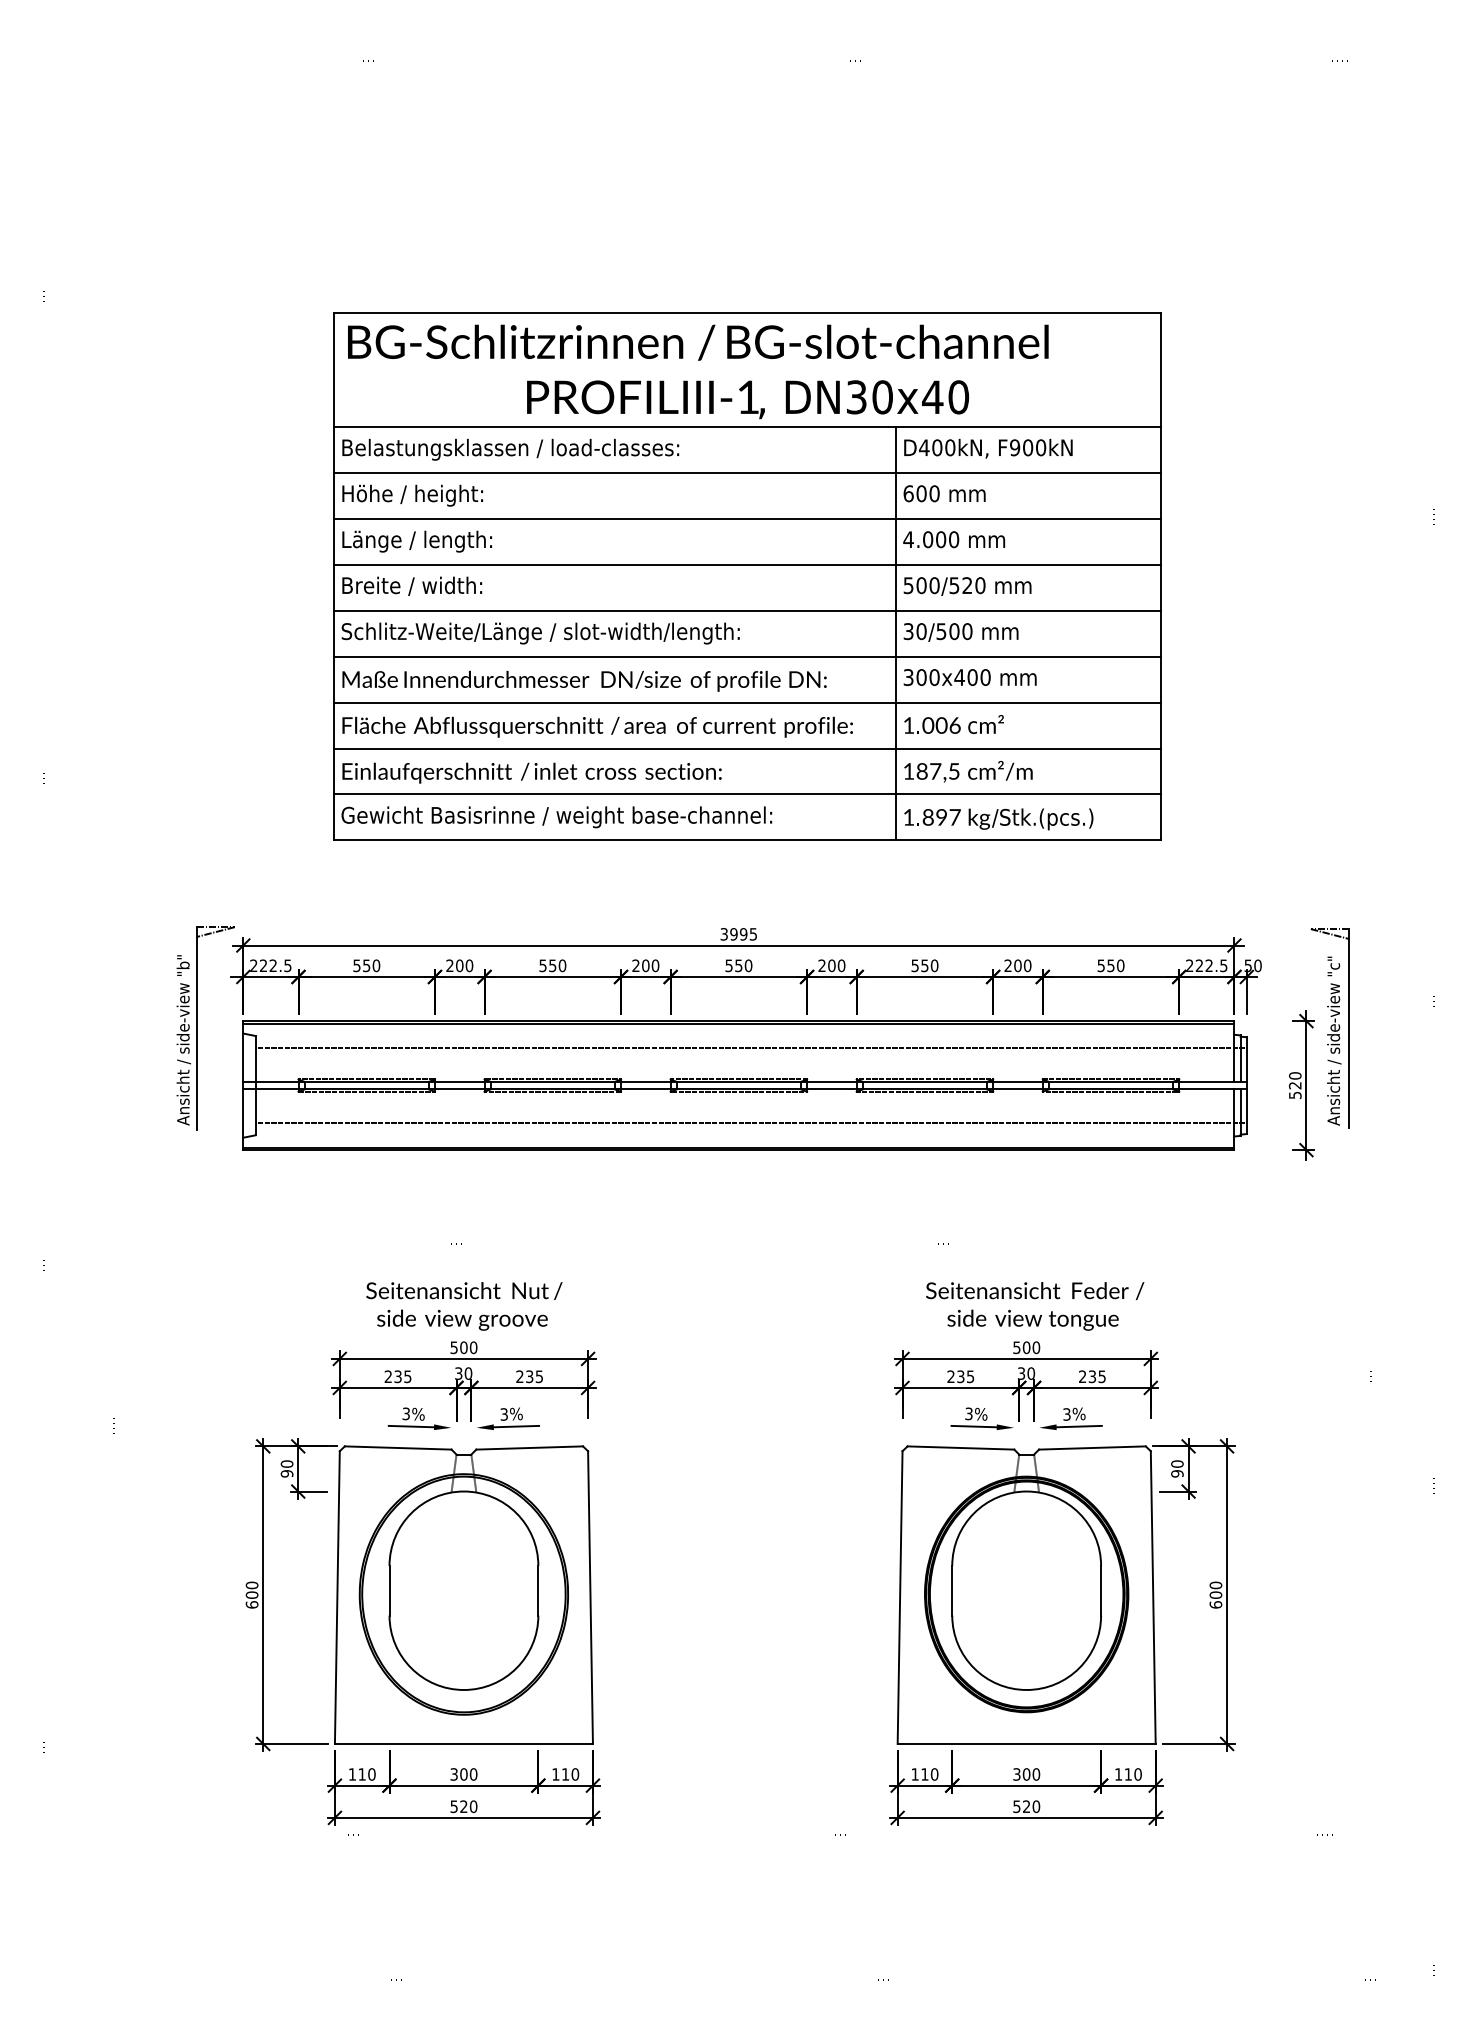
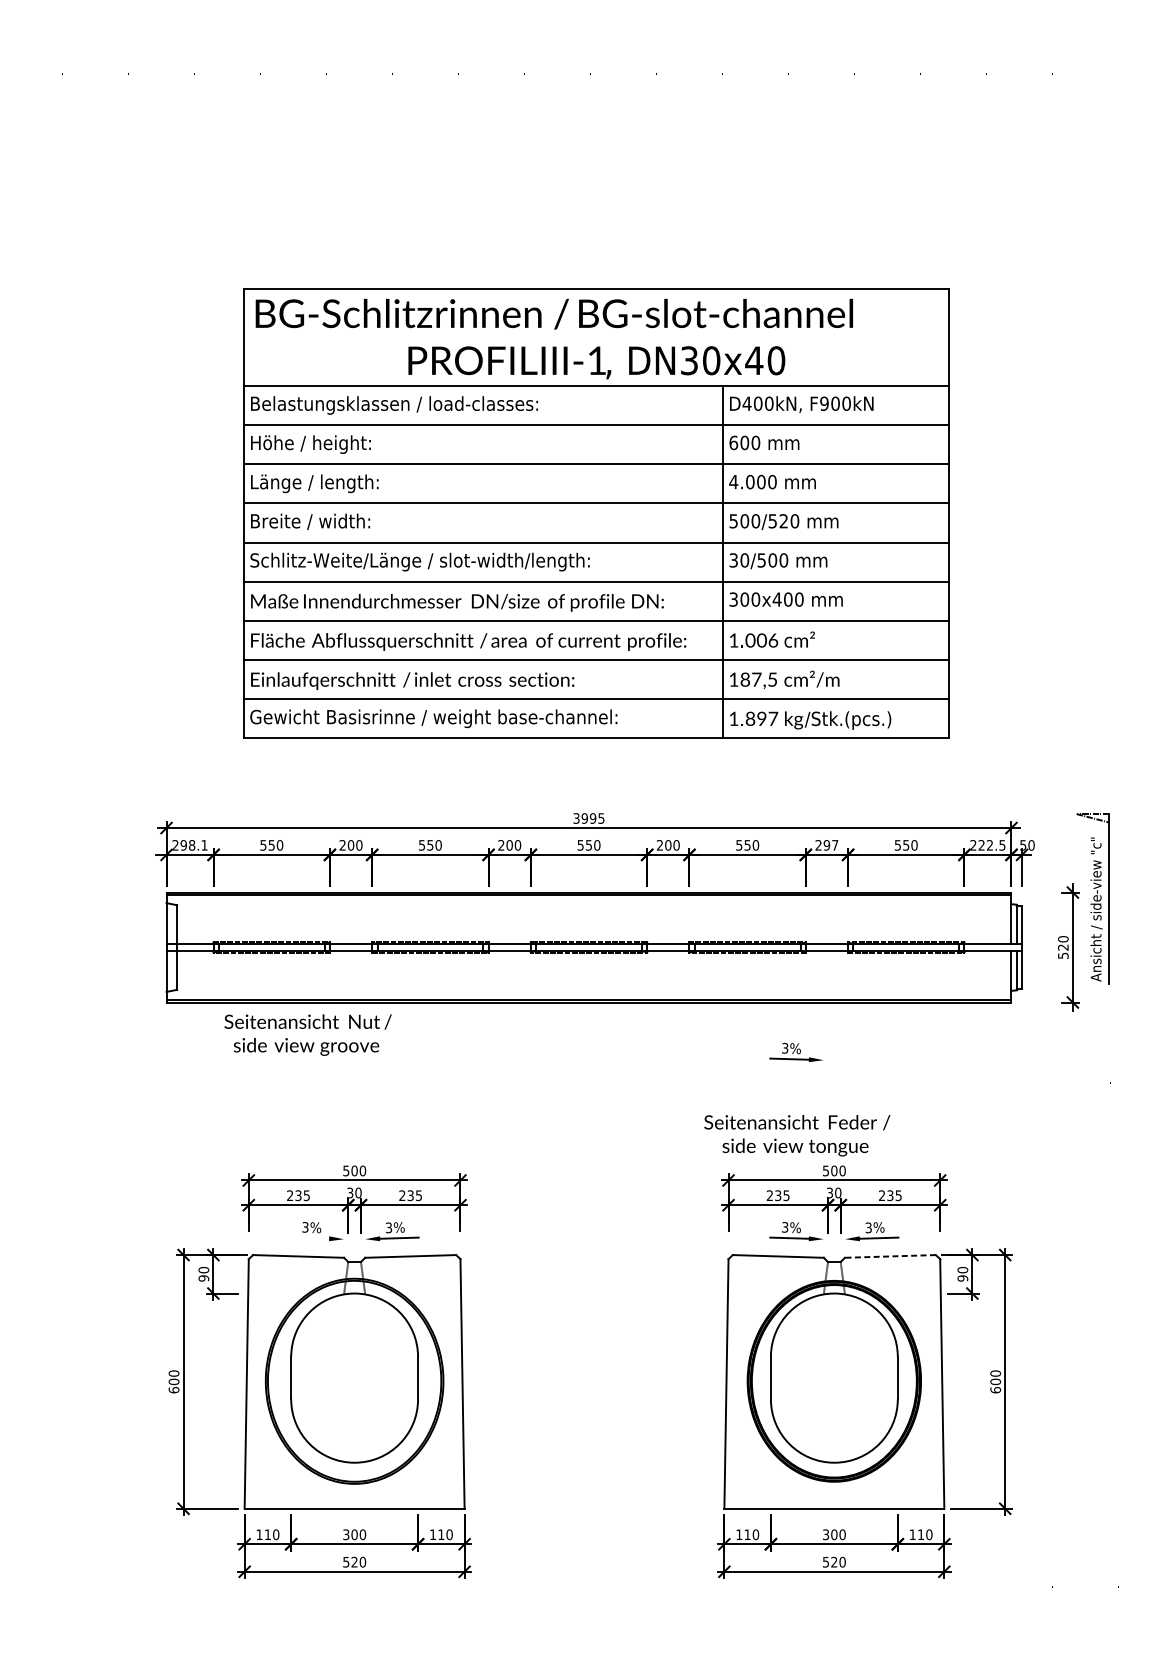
text: (275, 965) -> (193, 845), 222.5 -> 298.1
text: (1022, 965) -> (830, 845), 200 -> 297
part: (197, 1028) -> (127, 898), removed
line: (750, 1048) -> (598, 915), removed
line: (750, 1122) -> (598, 978), removed
part: (981, 1208) -> (795, 1052), added
text: (464, 1306) -> (308, 1035), moved
text: (1035, 1306) -> (797, 1135), moved
line: (411, 1426) -> (309, 1238), removed
line: (1091, 1448) -> (889, 1256), solid -> dashed

